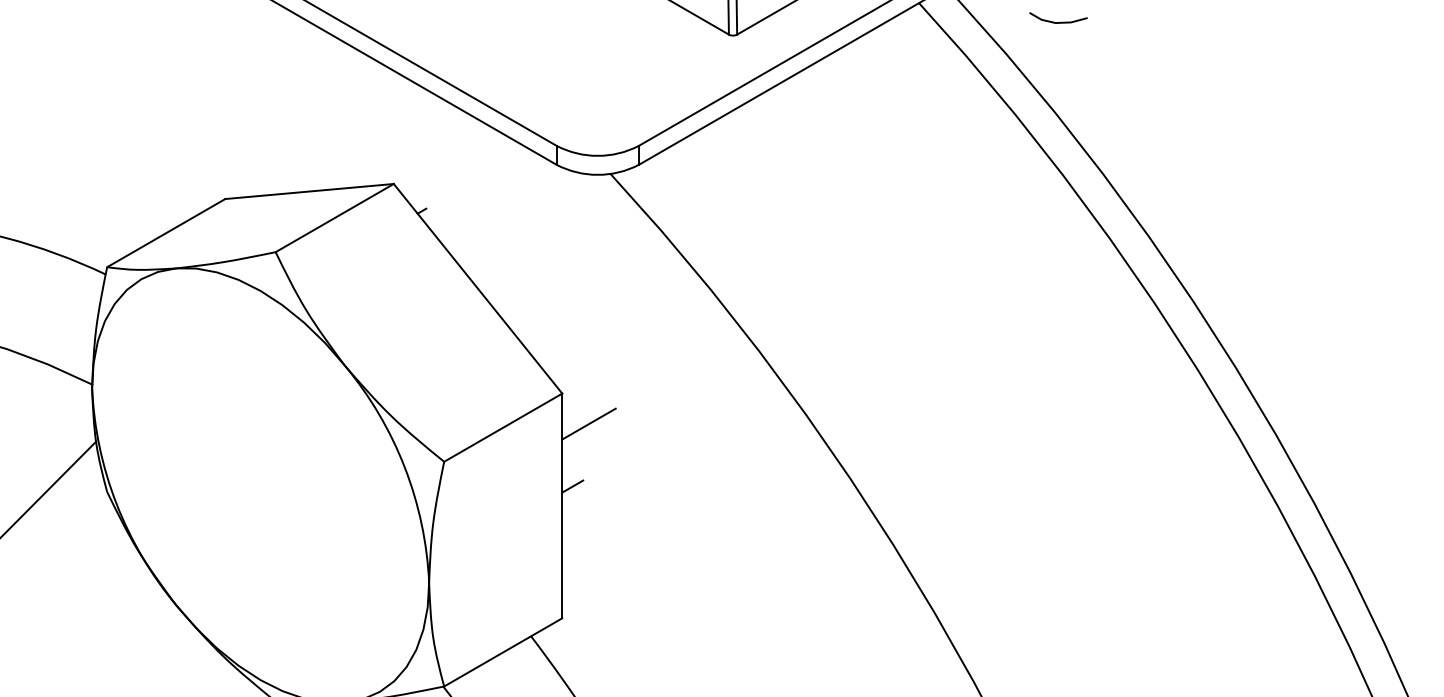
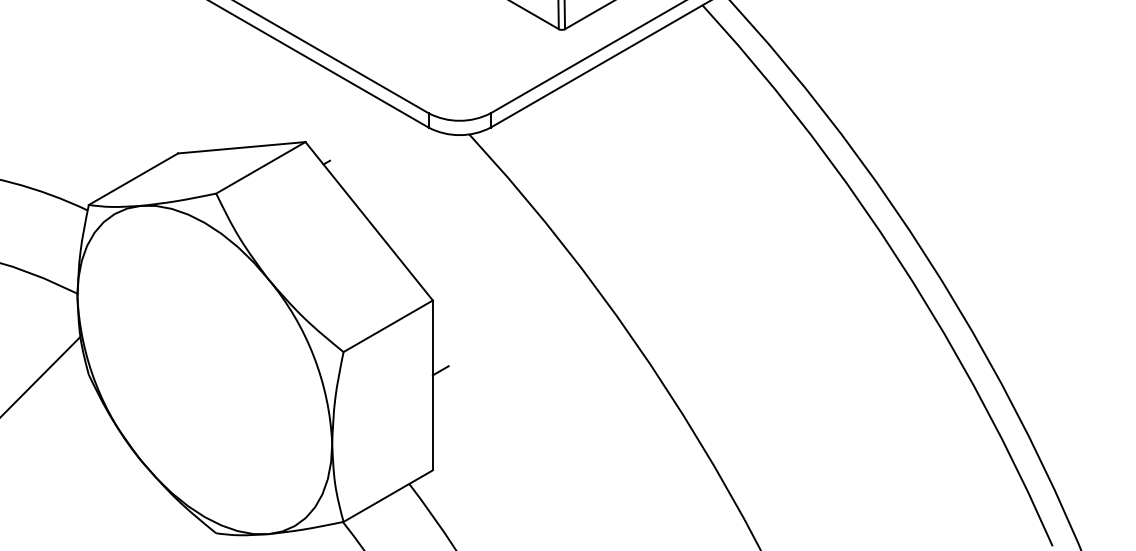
line: (1057, 21) -> (807, 19), removed
line: (588, 424) -> (452, 323), removed

